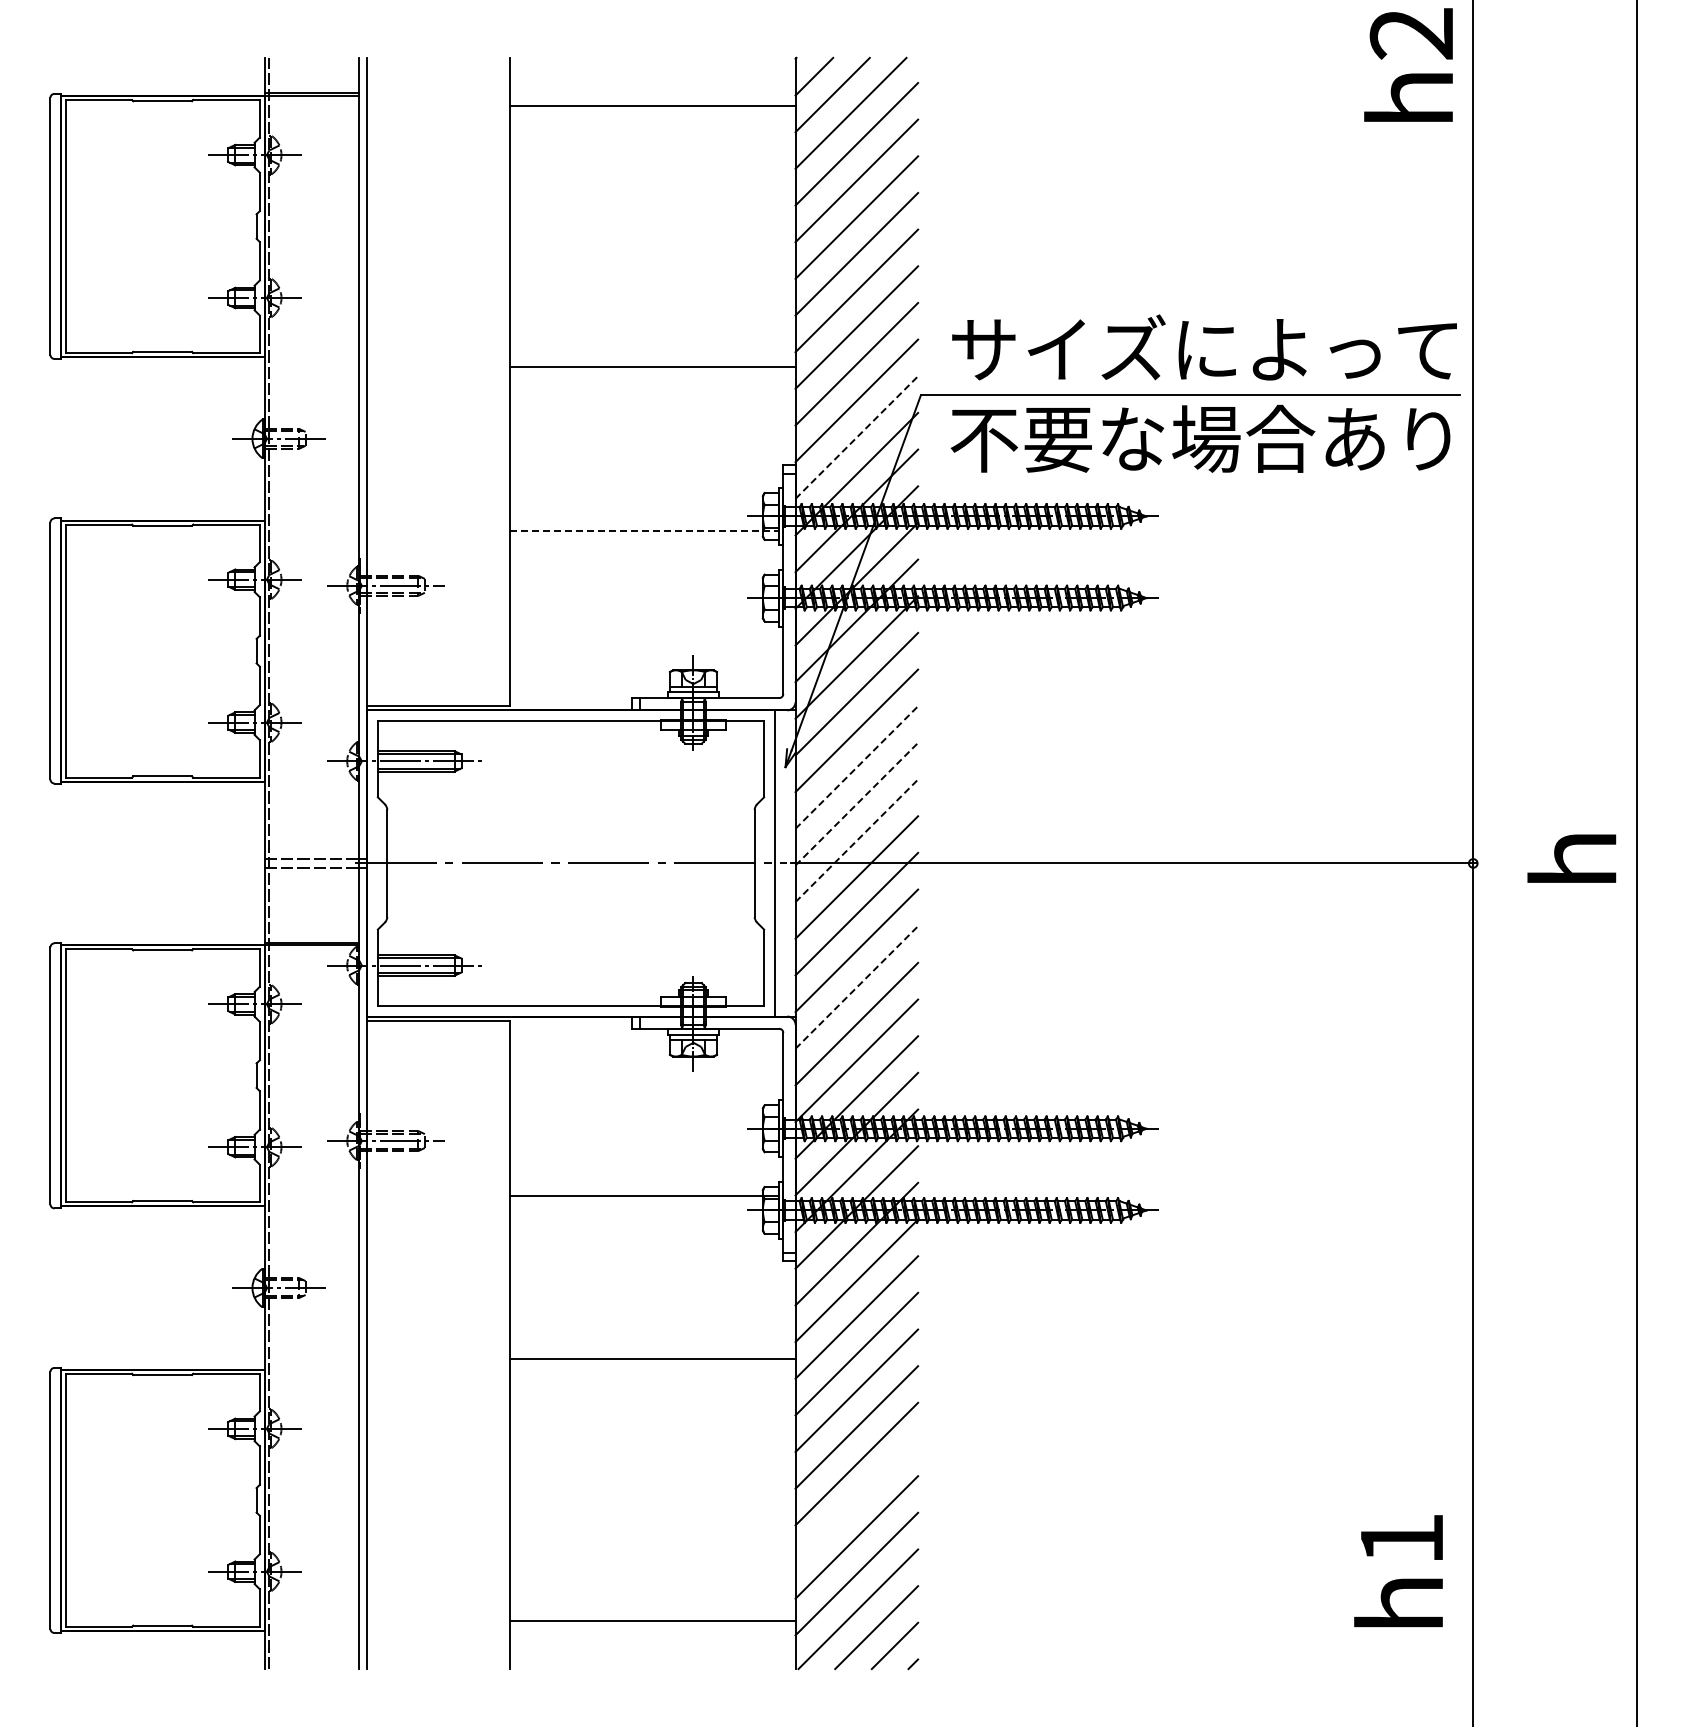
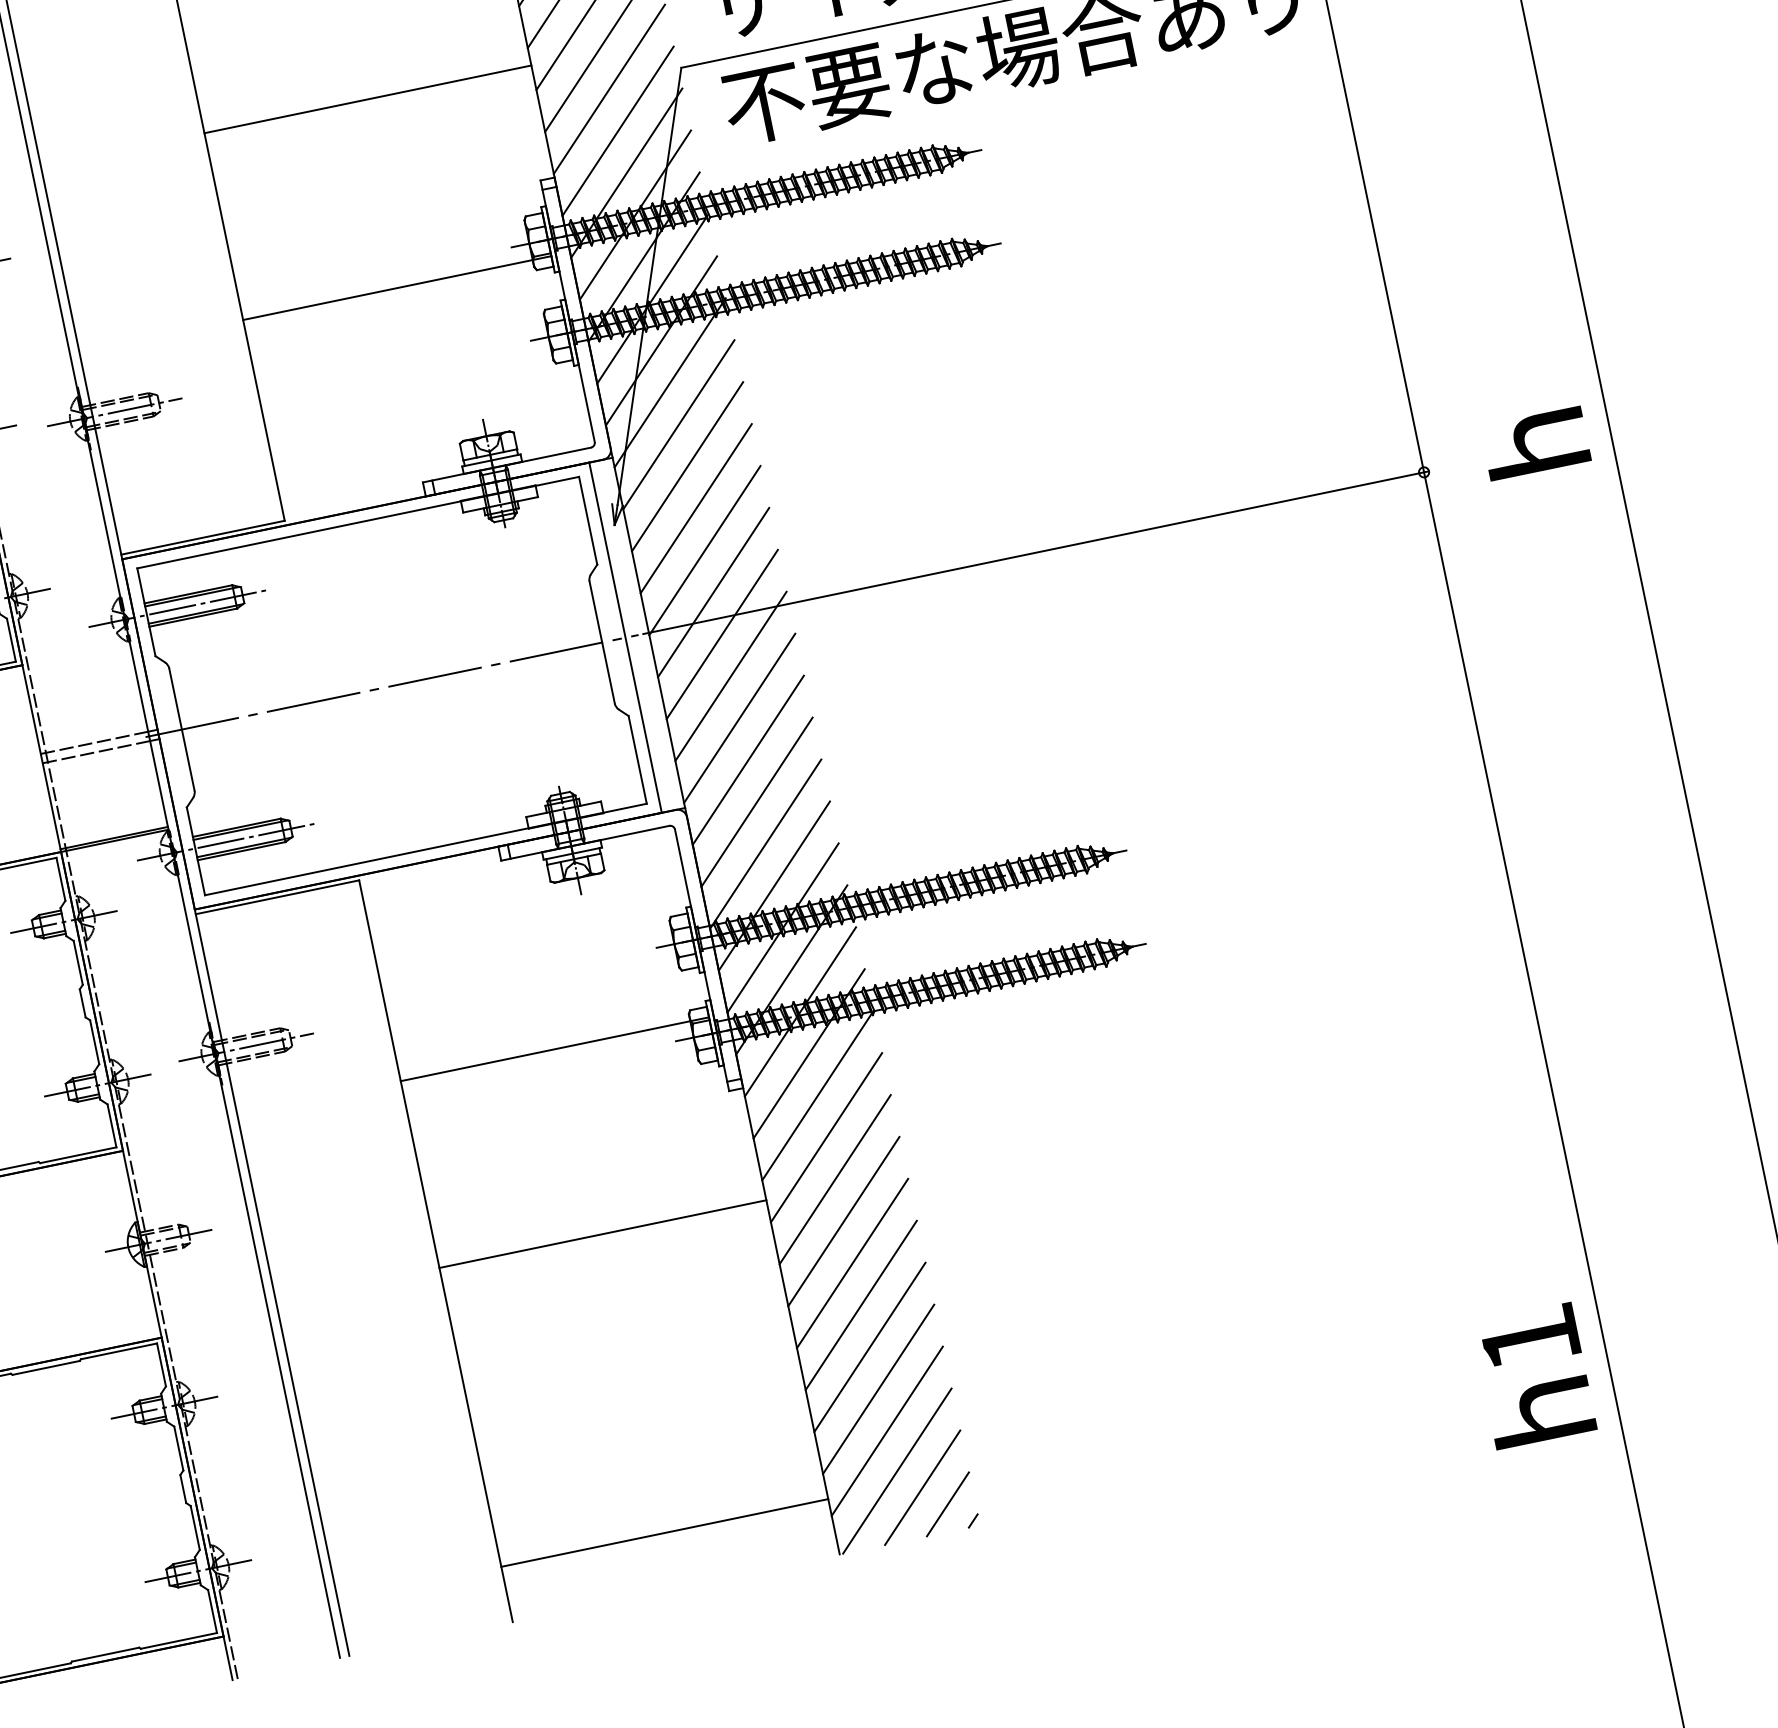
line: (856, 437) -> (617, 131), dashed -> solid
line: (644, 530) -> (397, 287), dashed -> solid
line: (856, 767) -> (695, 508), dashed -> solid
line: (856, 804) -> (704, 551), dashed -> solid
line: (856, 840) -> (713, 592), dashed -> solid
line: (856, 987) -> (747, 760), dashed -> solid
line: (856, 1500) -> (869, 1347), added
text: (1398, 1571) -> (1534, 1376), moved

